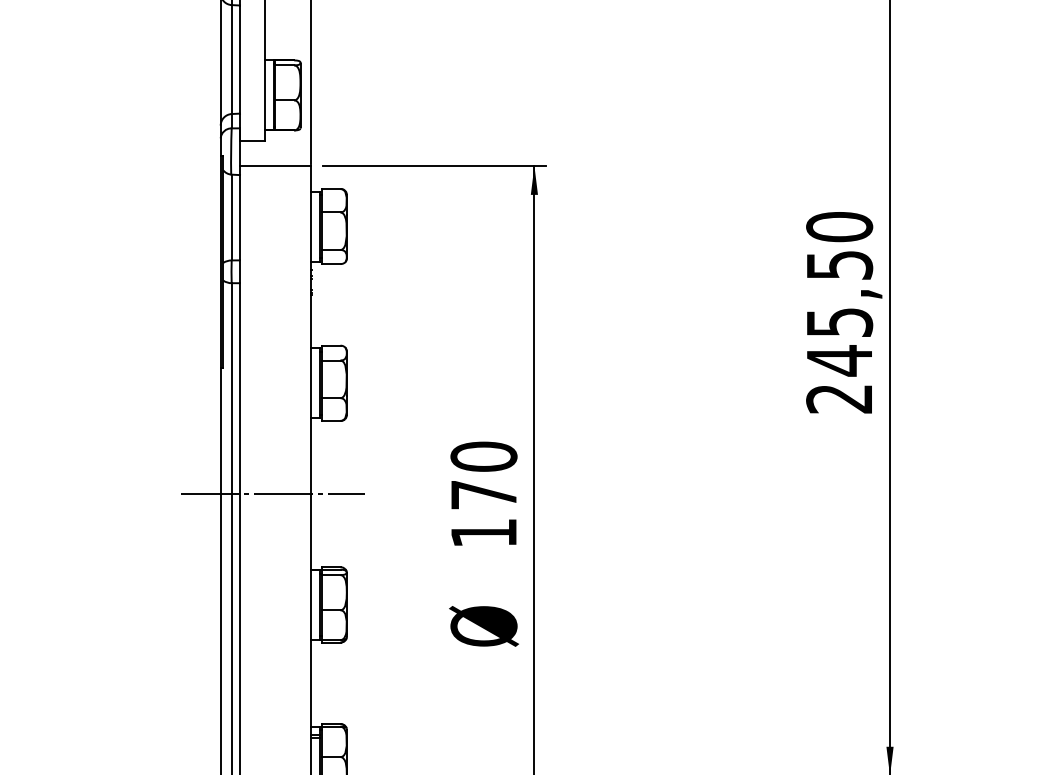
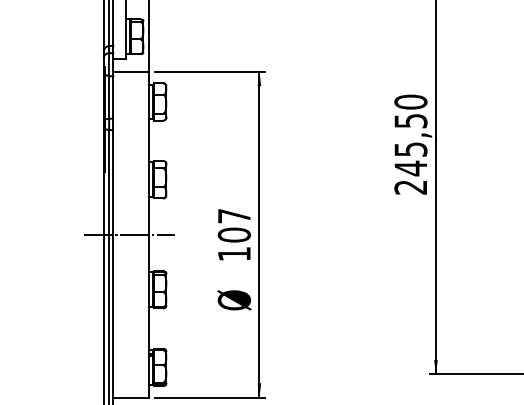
text: (484, 475) -> (234, 225), 170 -> 107

